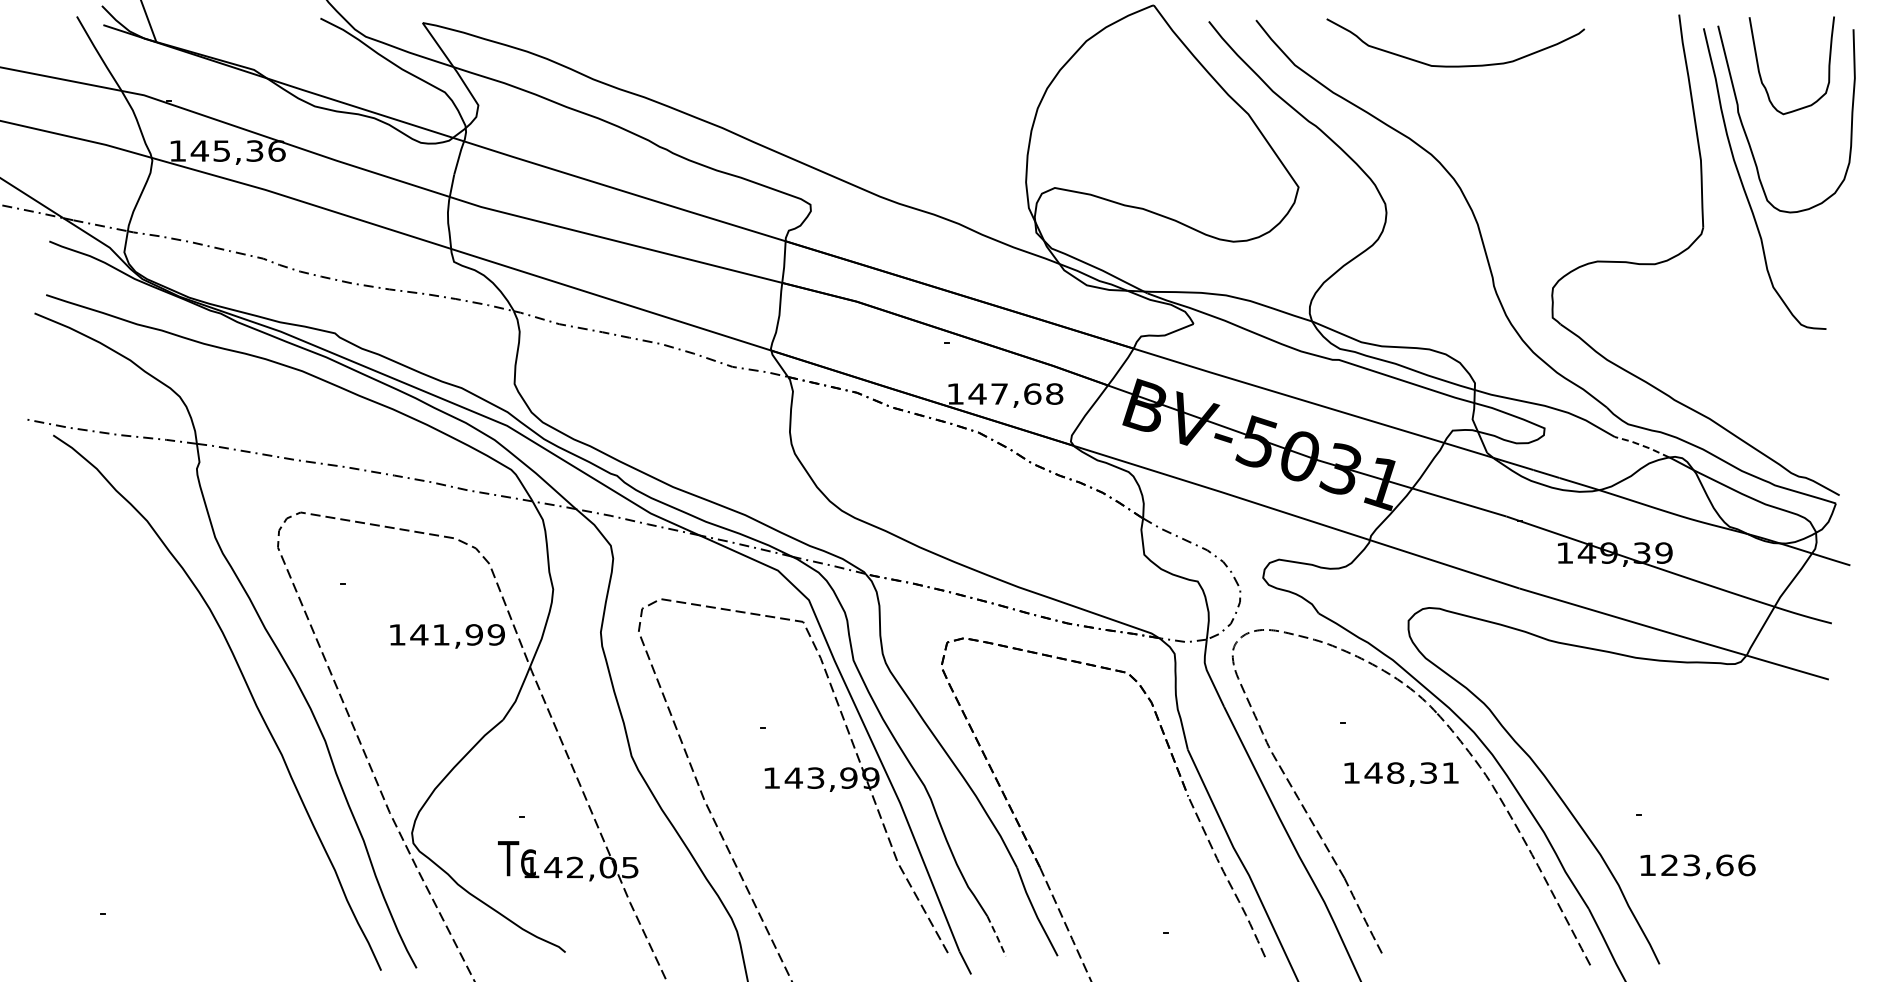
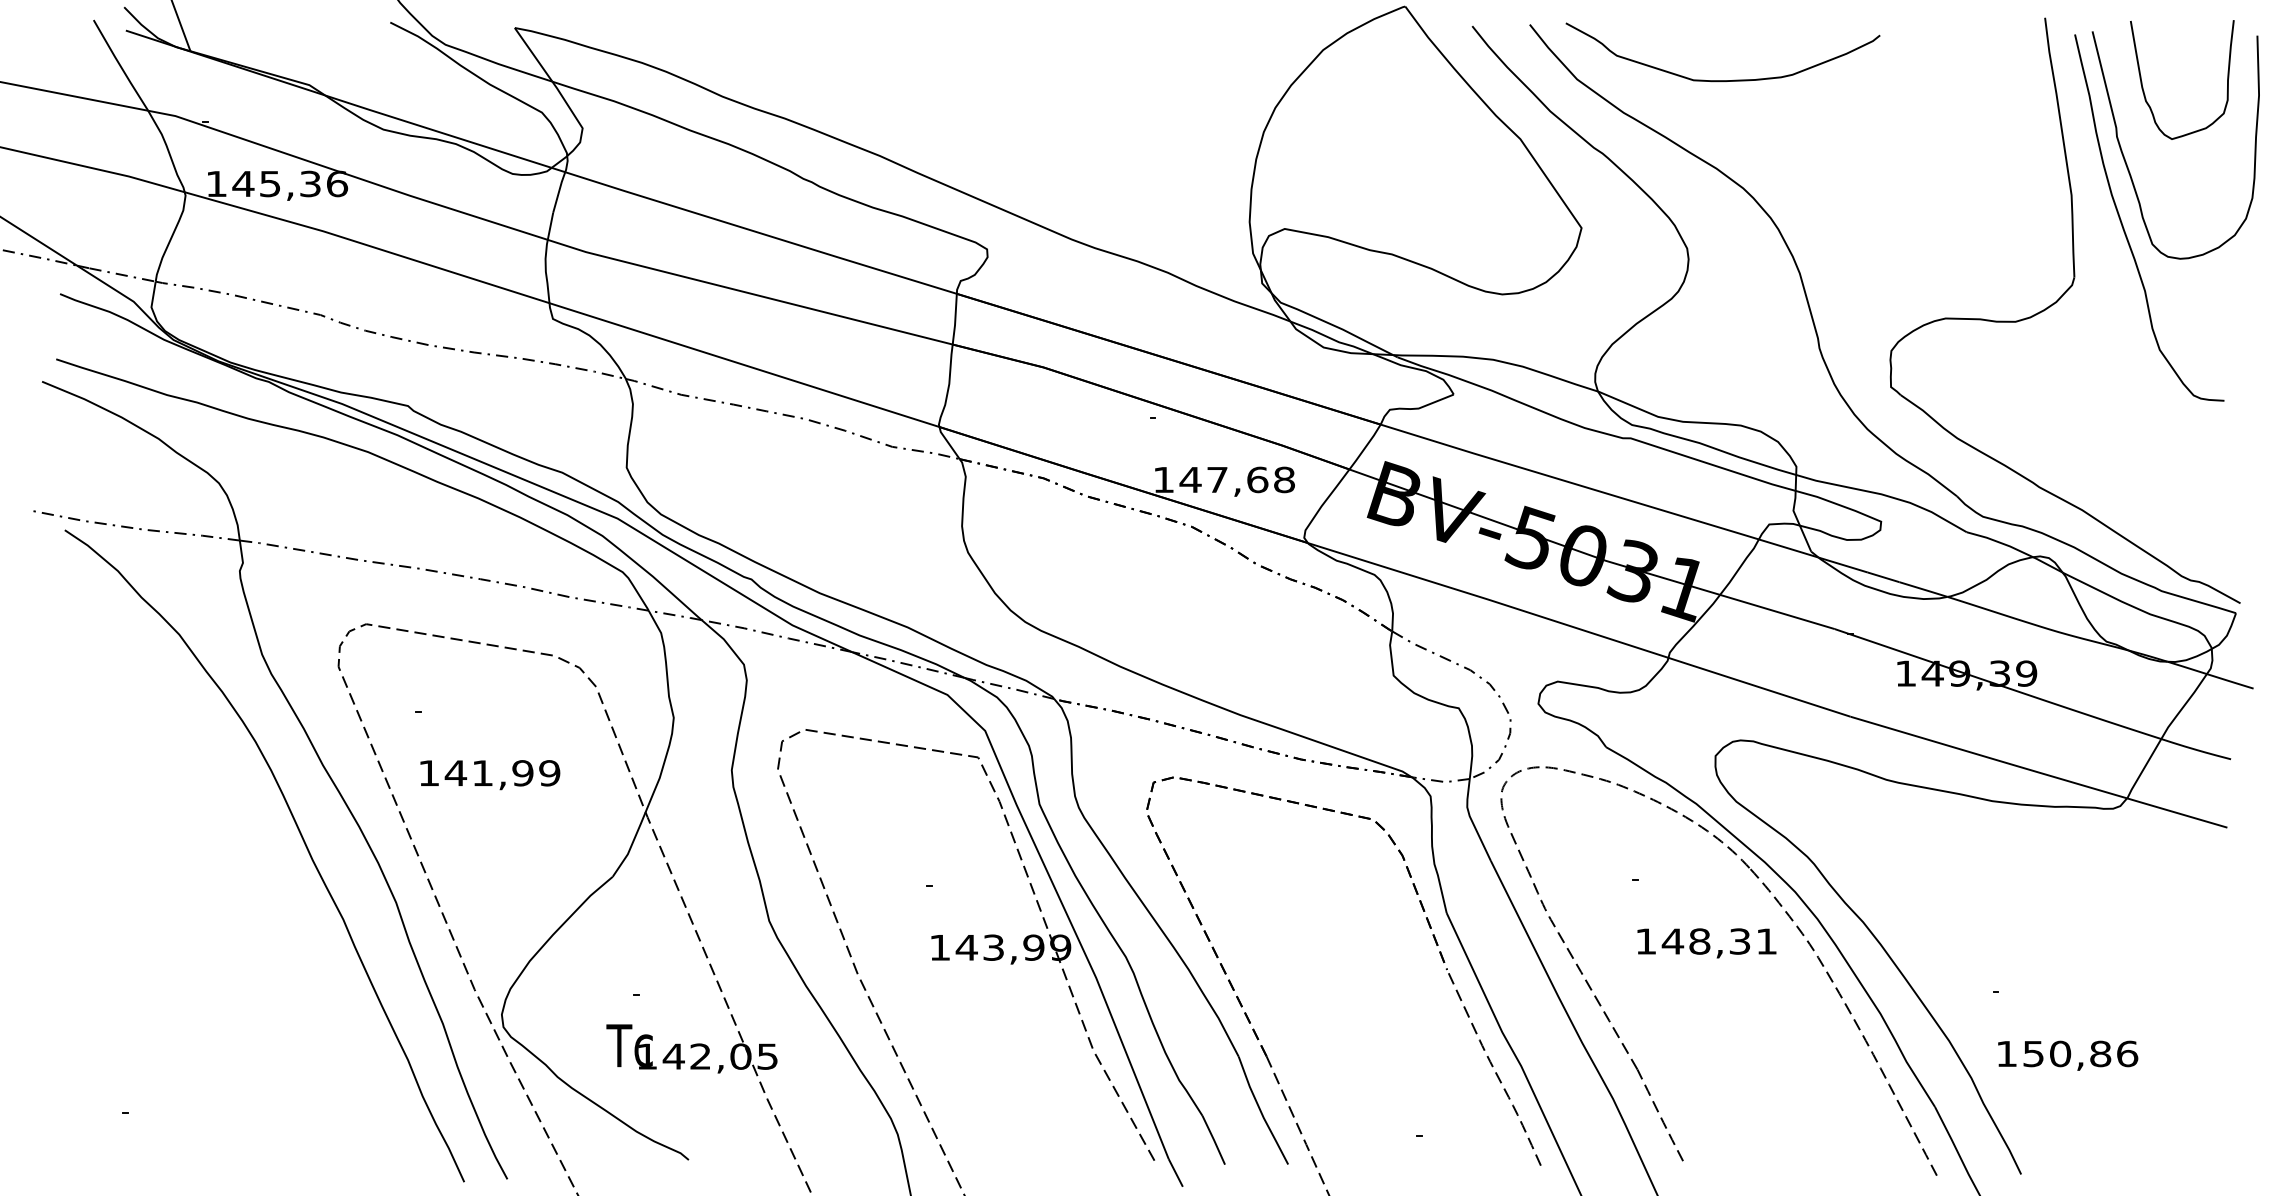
curve: (1455, 65) -> (1722, 79), moved
line: (1642, 445) -> (2000, 542), dashed -> solid
text: (447, 636) -> (490, 775), moved
text: (1697, 865) -> (2067, 1054), 123,66 -> 150,86
line: (996, 936) -> (1213, 1140), dashed -> solid

